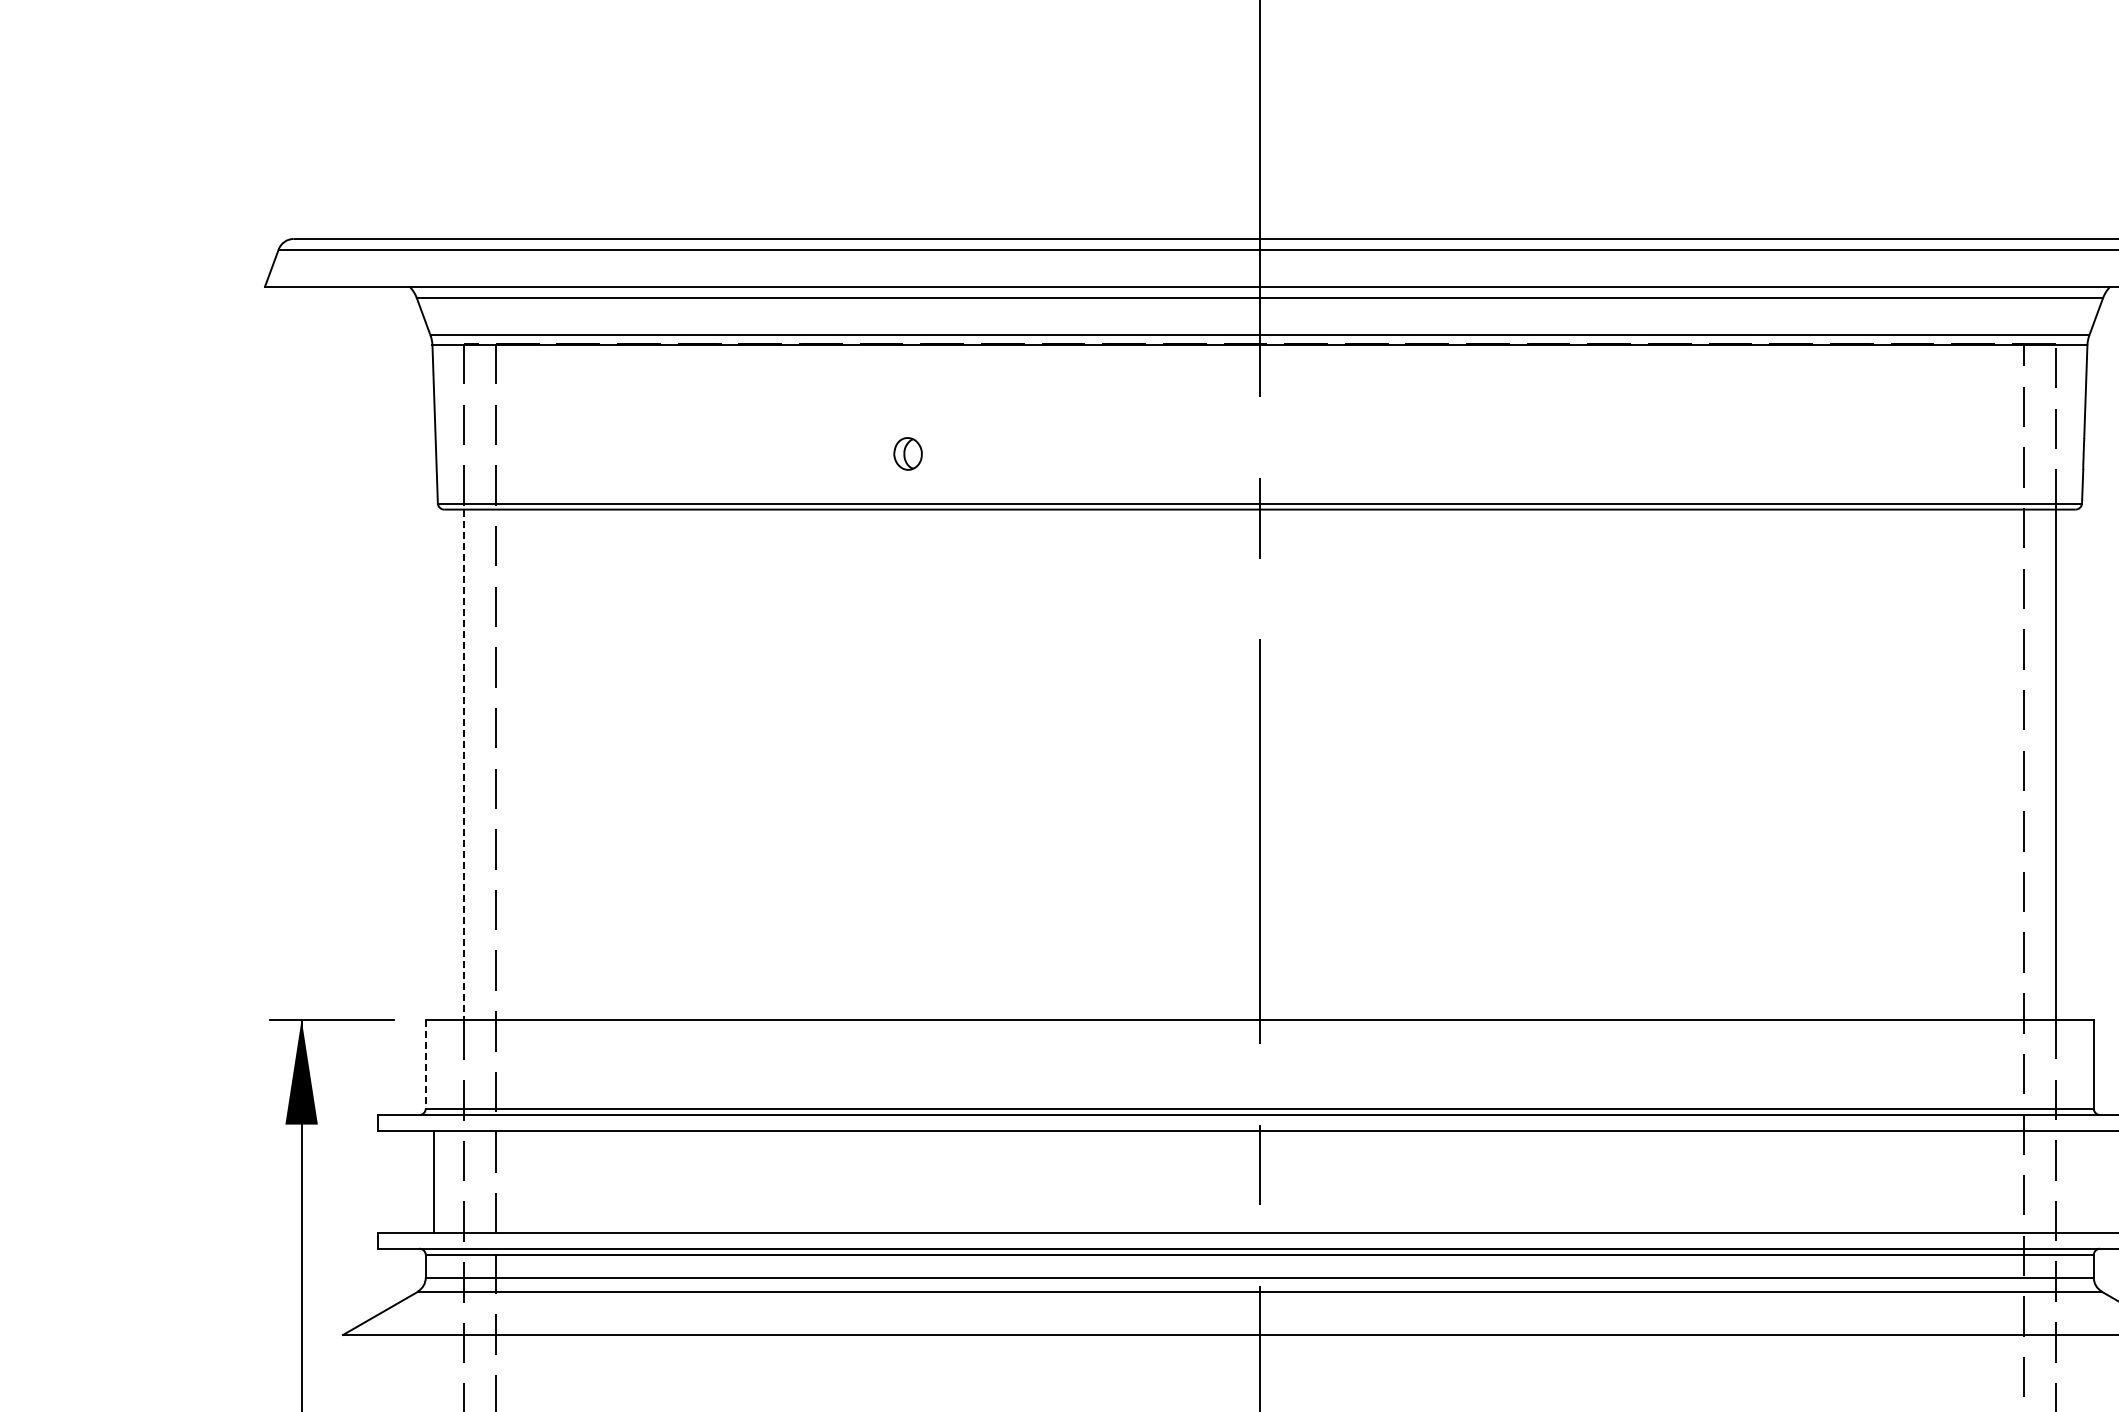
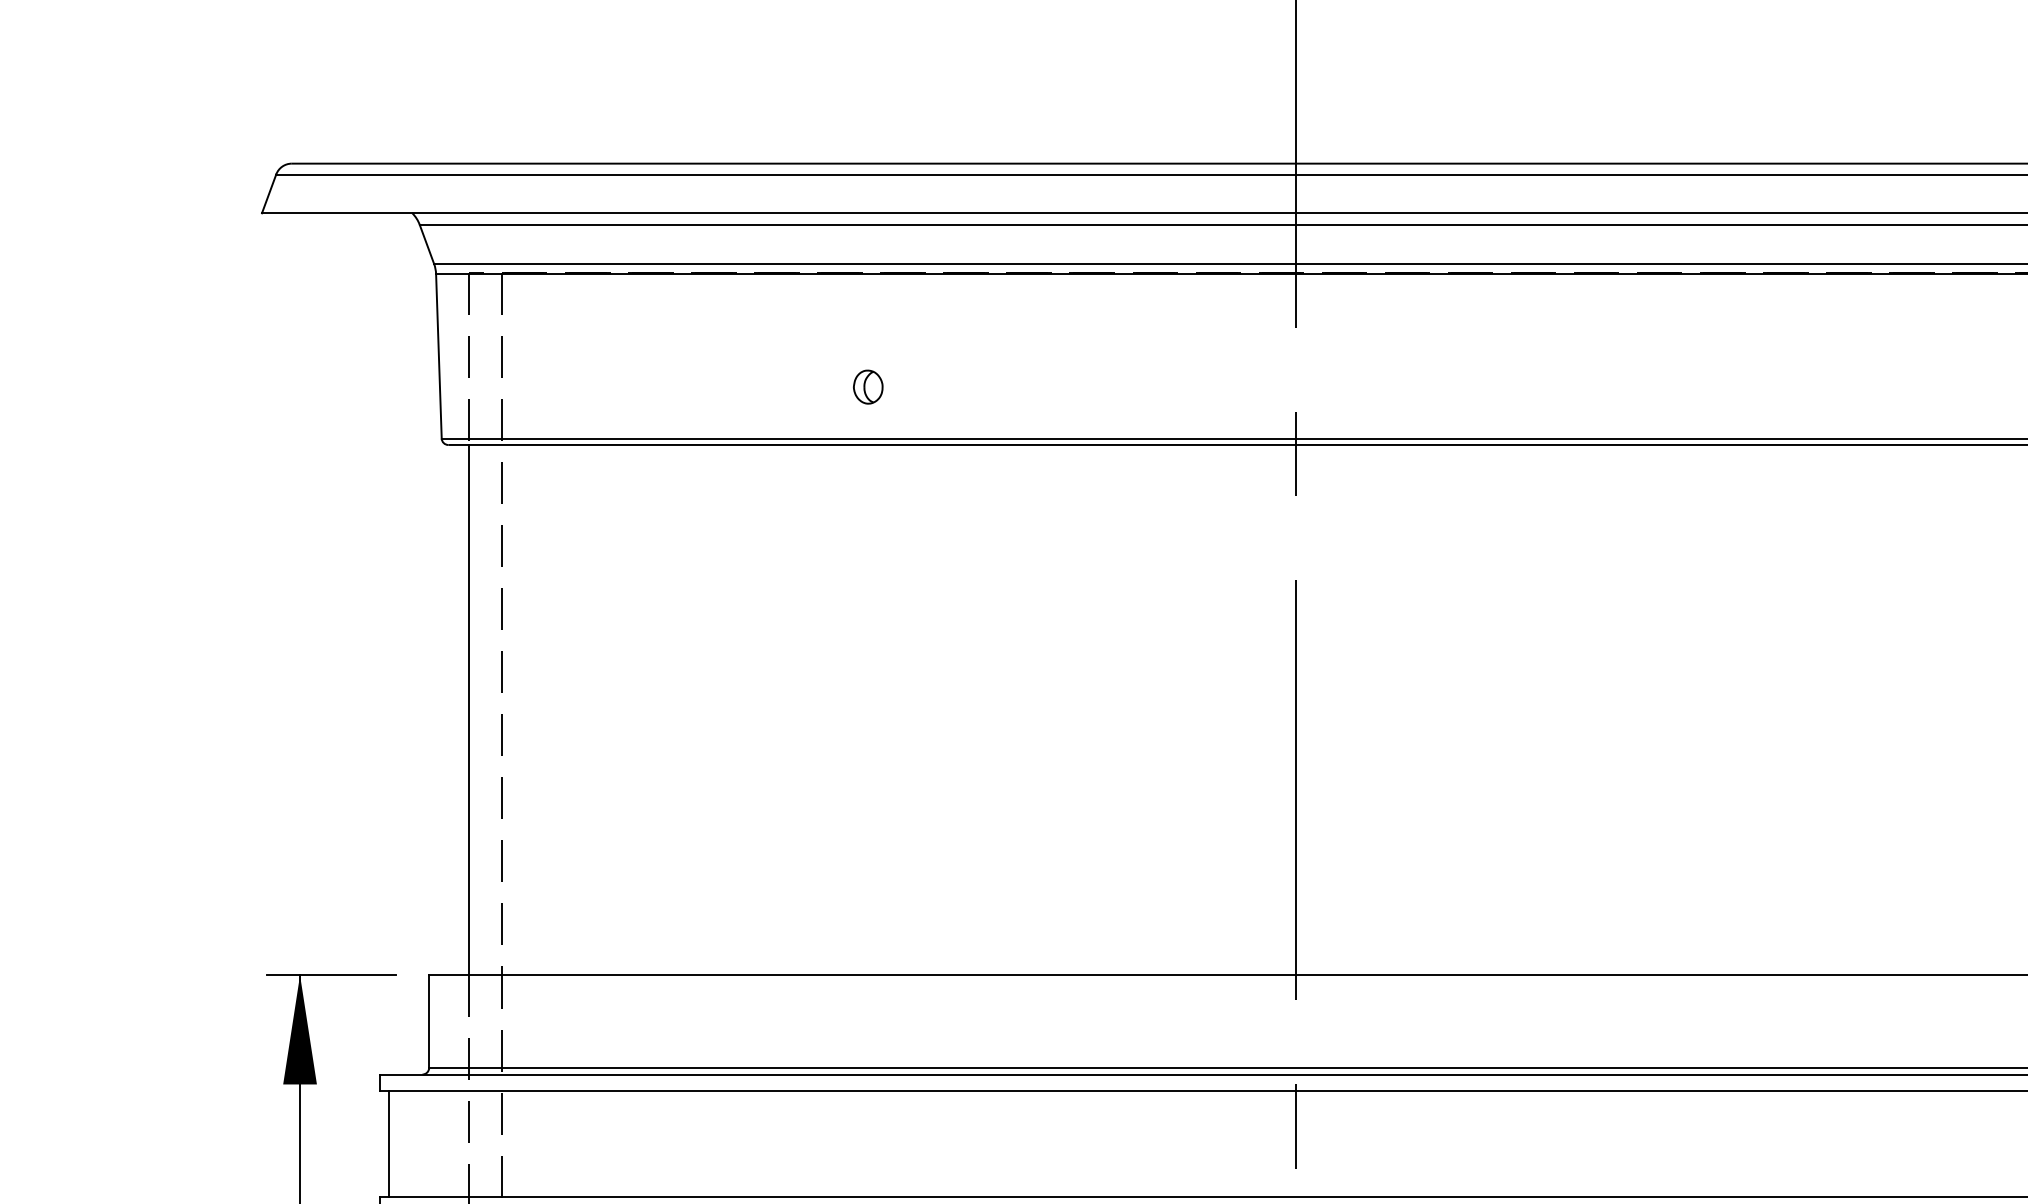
part: (907, 453) -> (867, 386), moved
line: (463, 764) -> (468, 710), dashed -> solid
line: (425, 1064) -> (428, 1021), dashed -> solid
line: (433, 1181) -> (389, 1143), moved

